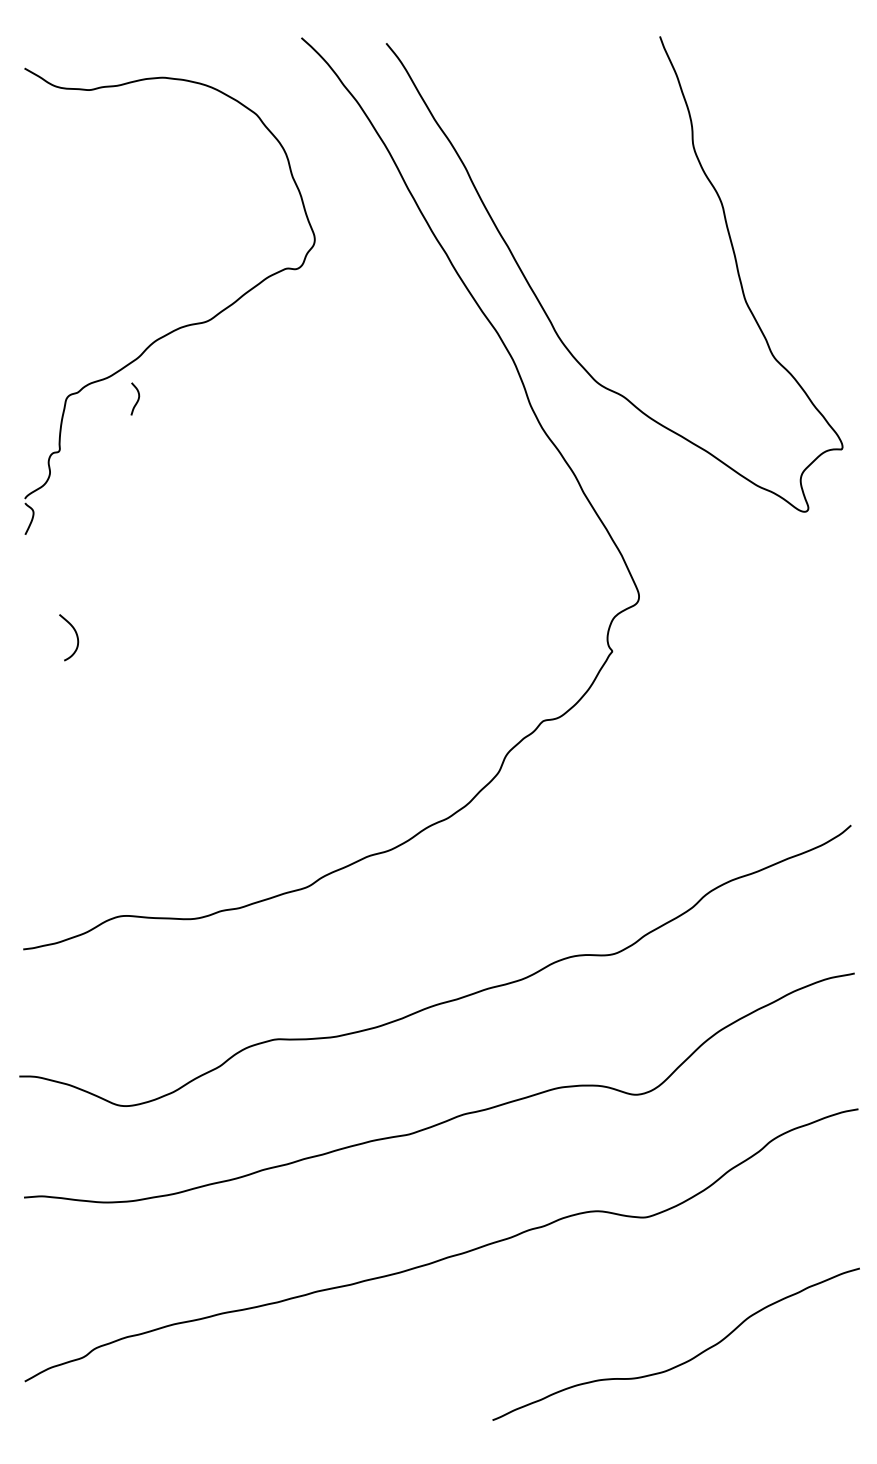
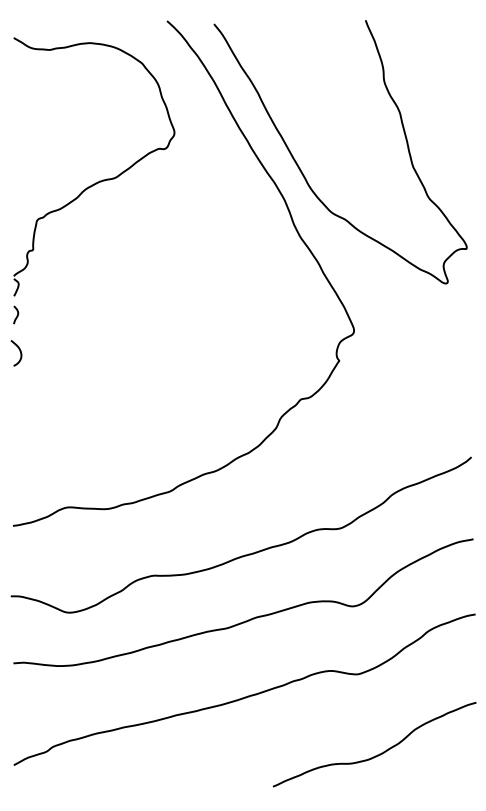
curve: (137, 397) -> (17, 314), moved
curve: (74, 634) -> (19, 351), moved

